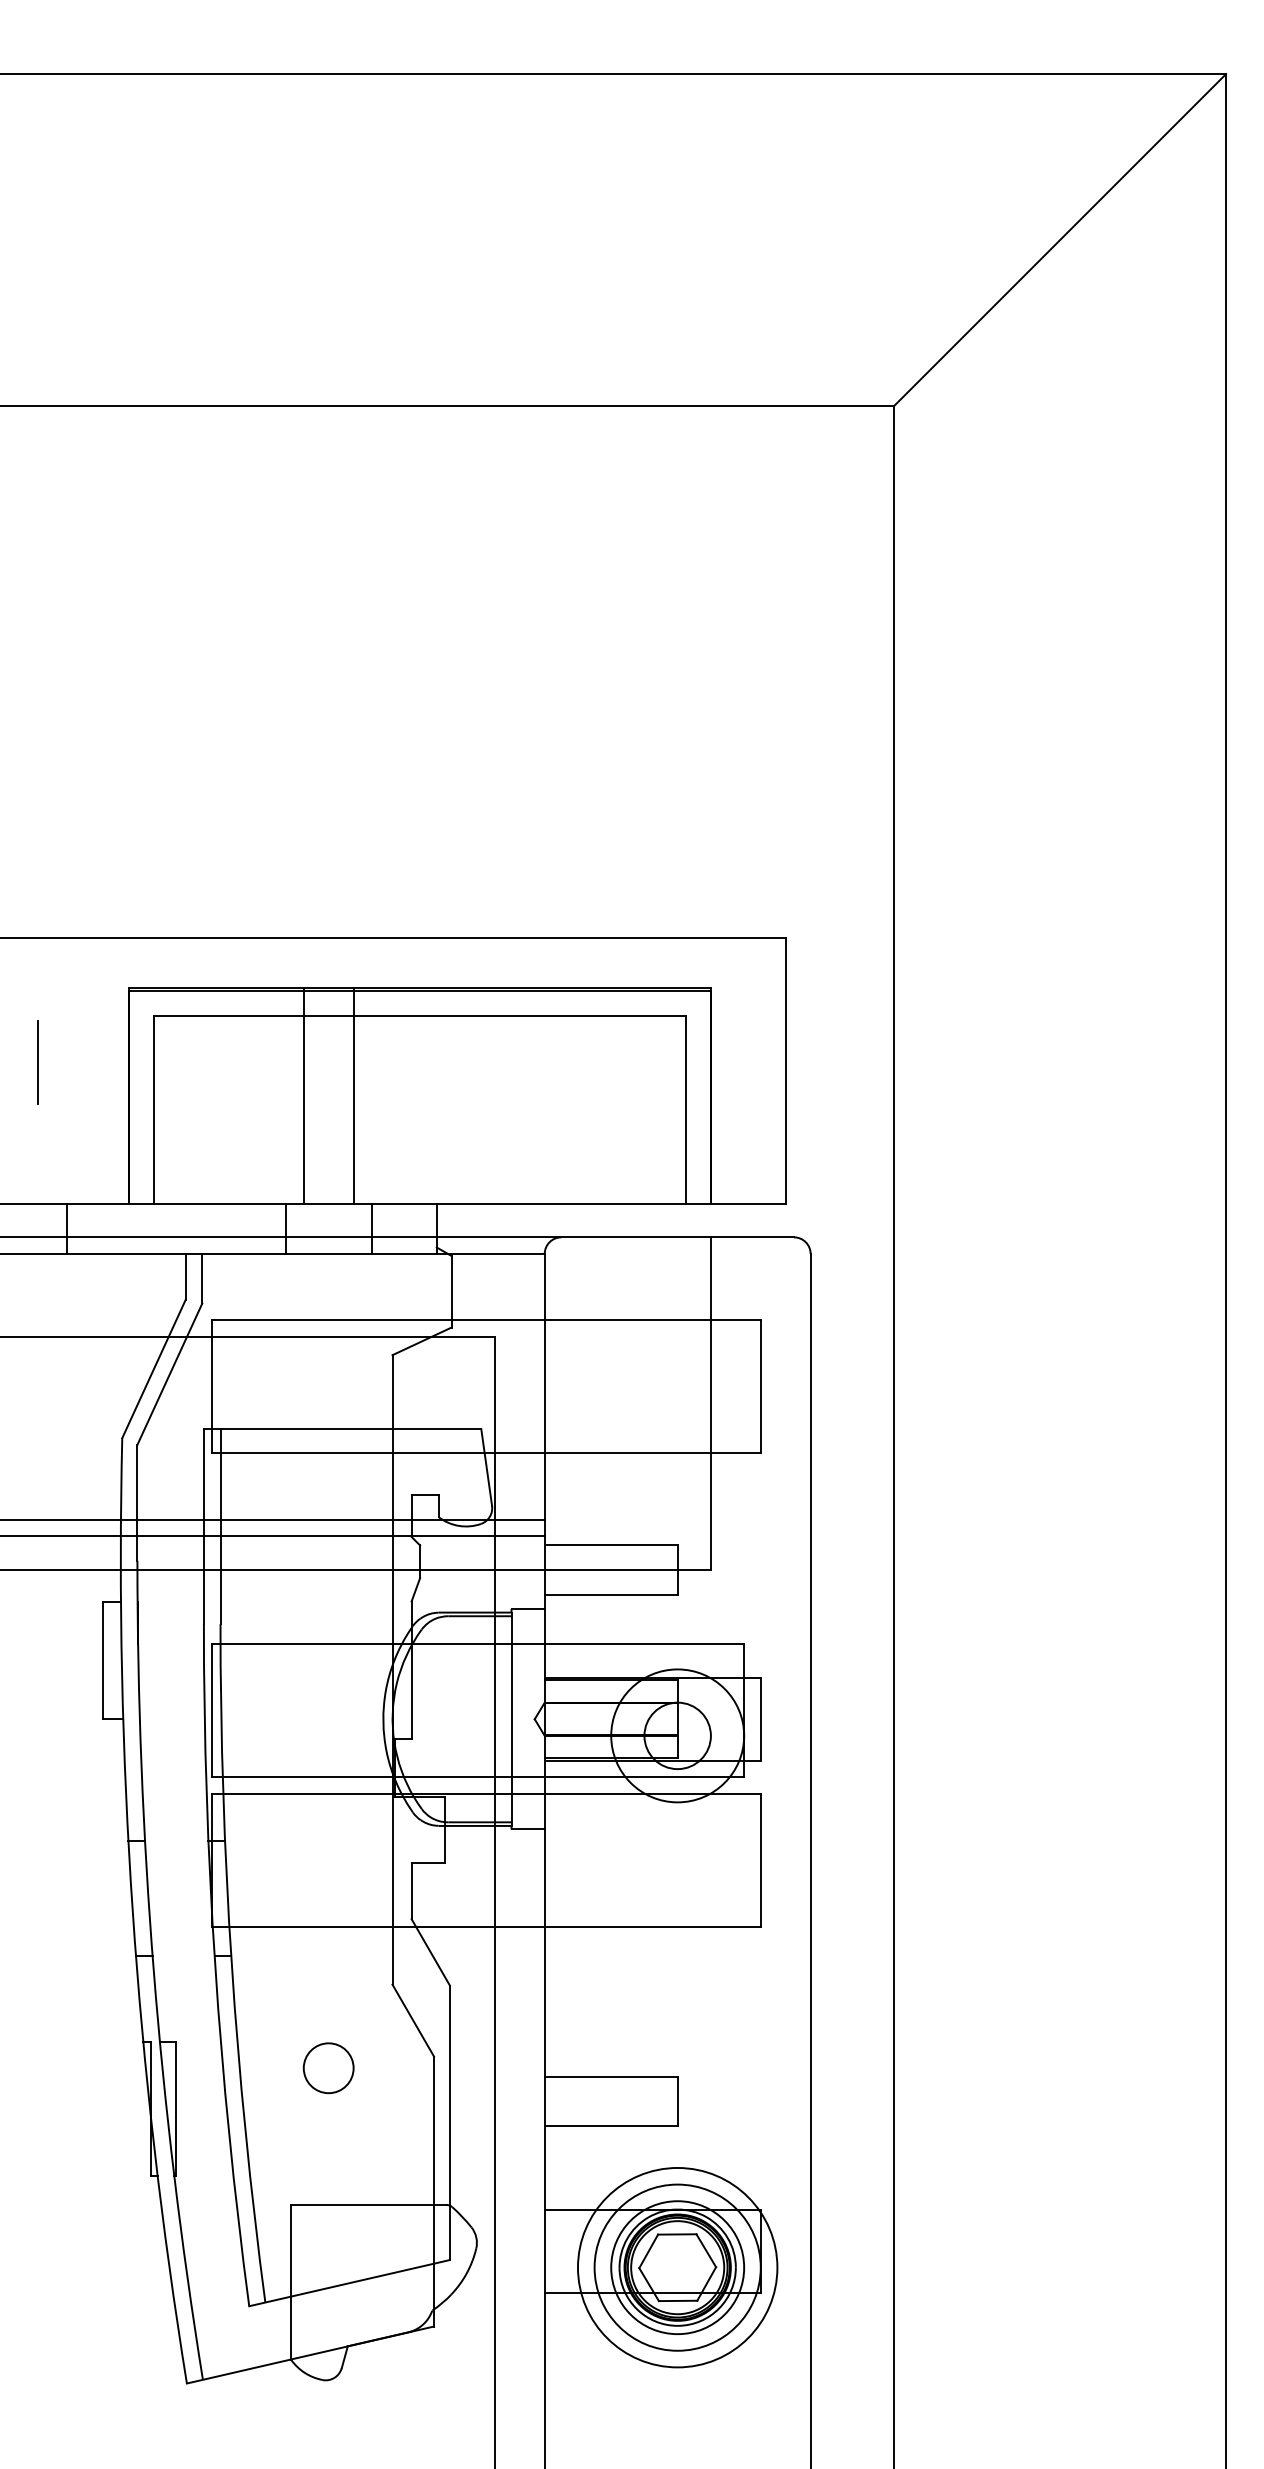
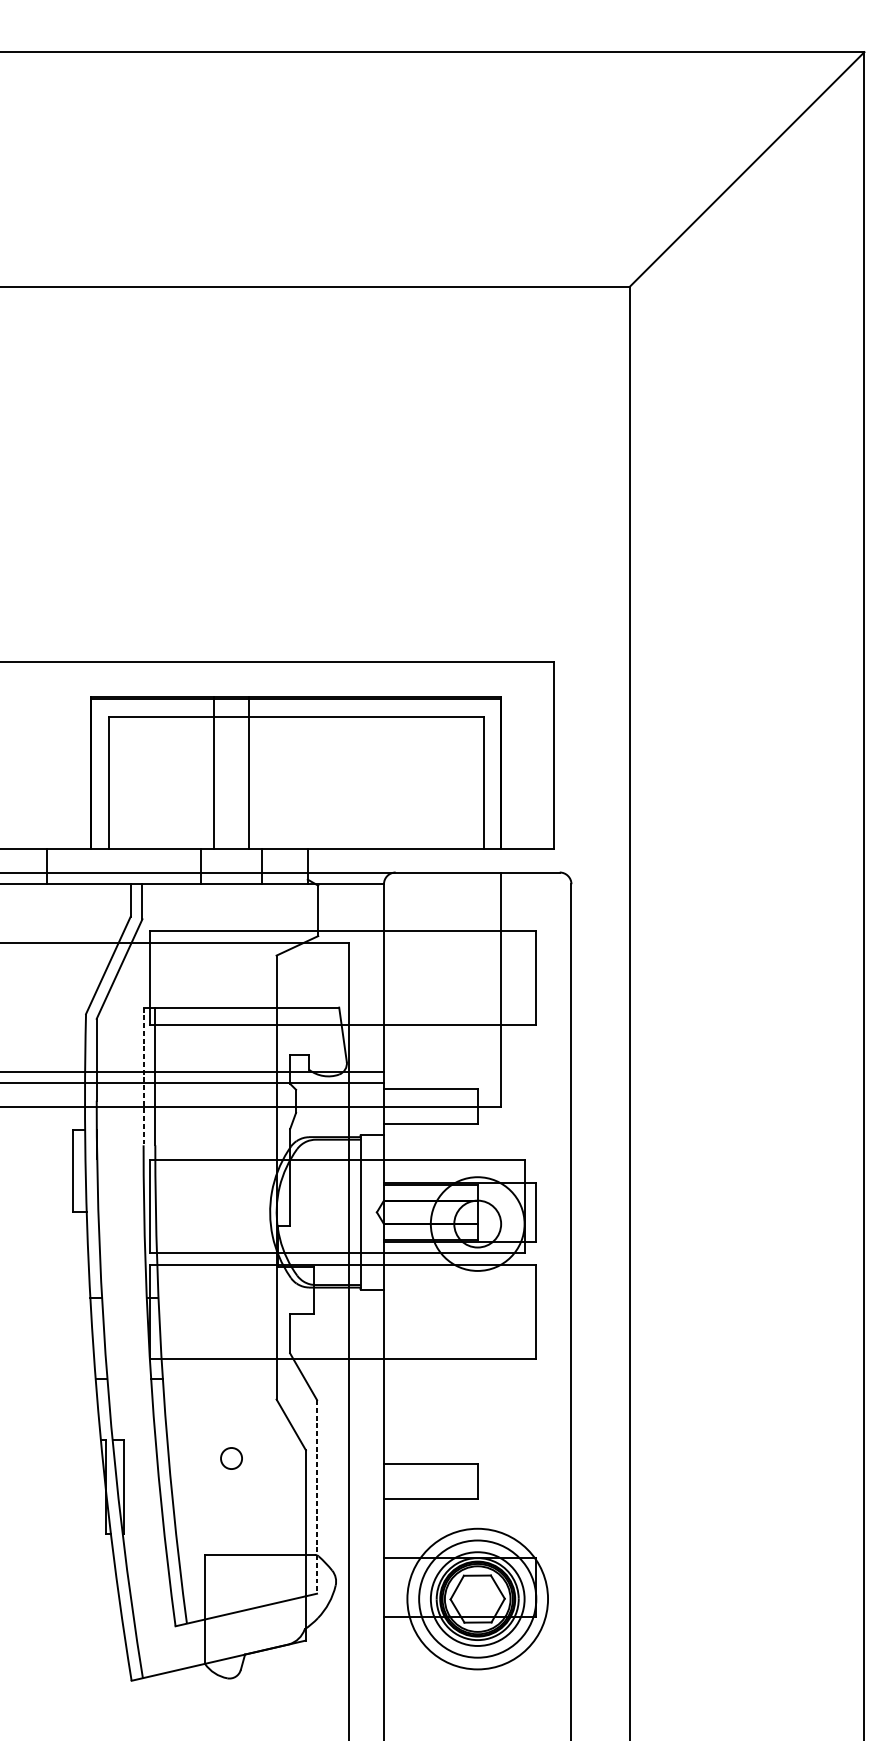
line: (37, 1062) -> (26, 749), removed
line: (203, 1526) -> (143, 1076), solid -> dashed
circle: (328, 2068) -> (231, 1458), size x0.6
line: (449, 2123) -> (316, 1497), solid -> dashed

